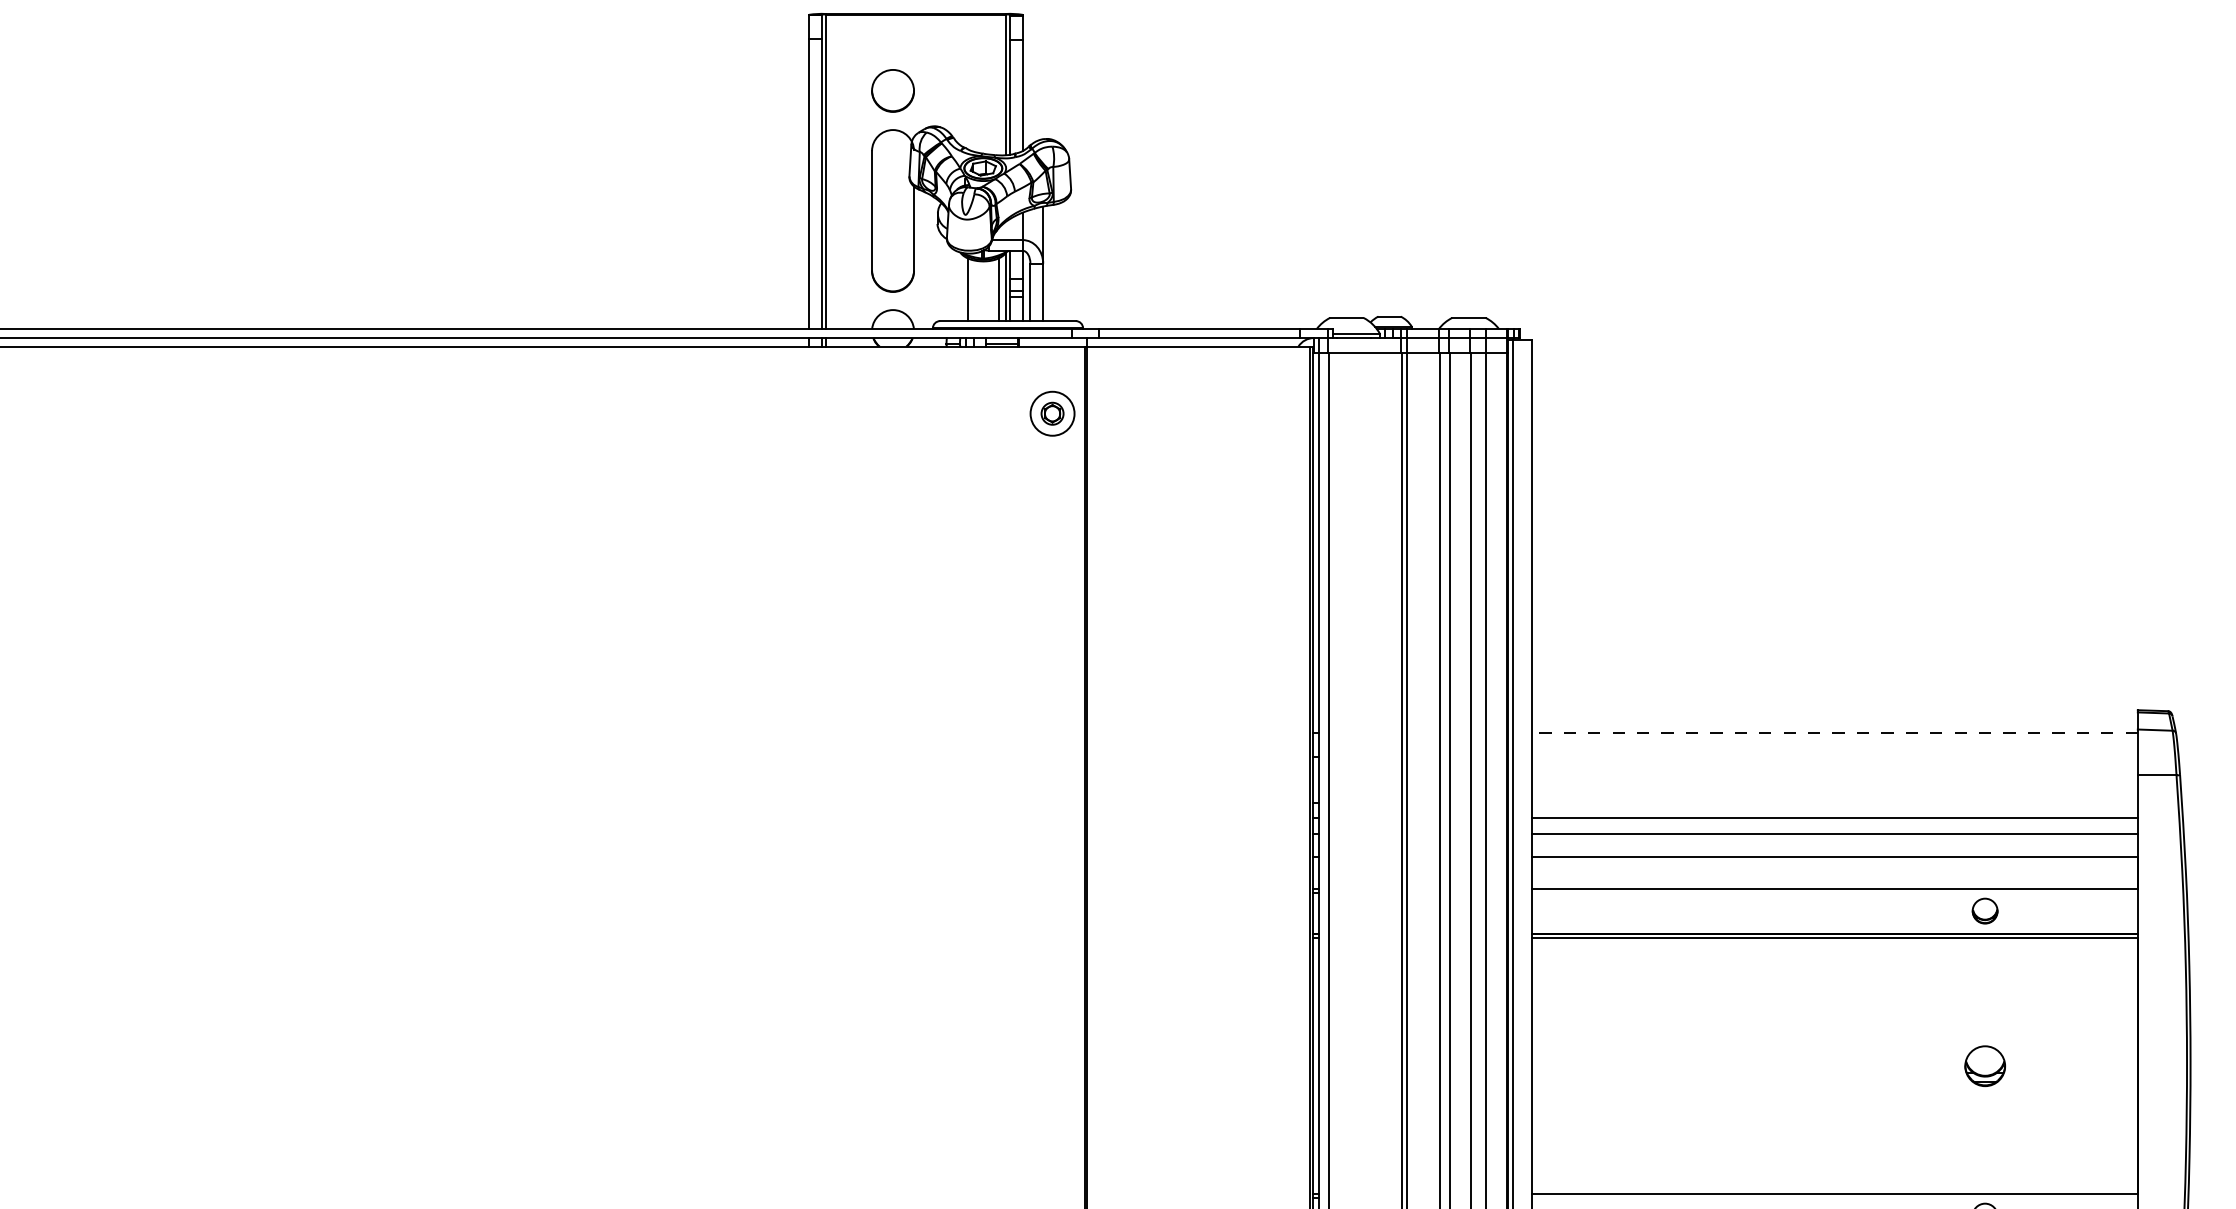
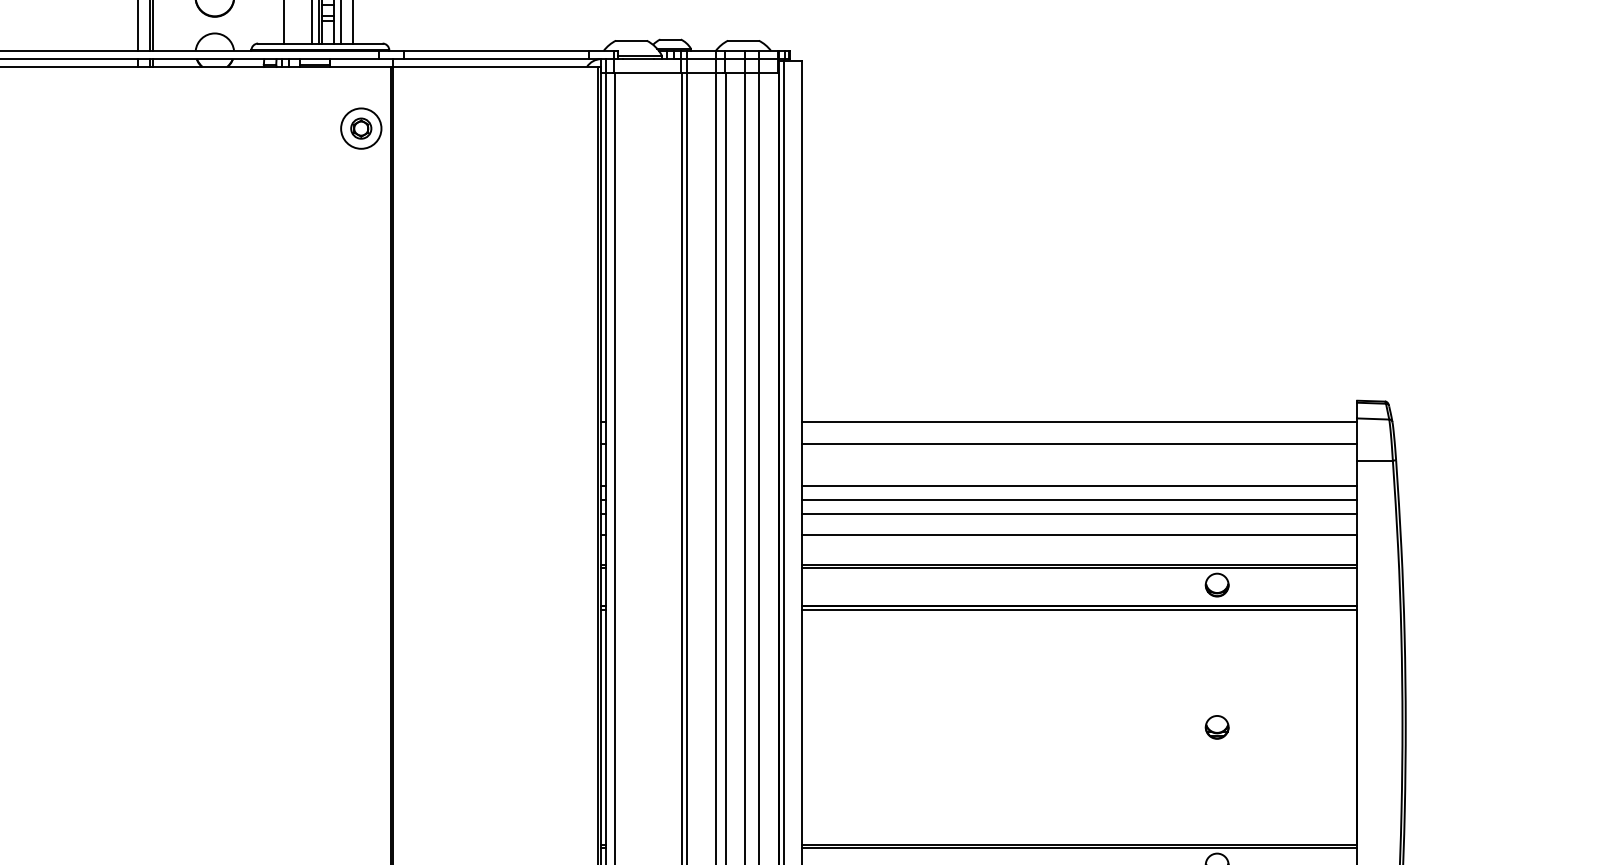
line: (1835, 733) -> (1079, 422), dashed -> solid
line: (1834, 757) -> (1078, 444), added
line: (1834, 802) -> (1078, 485), added
line: (1834, 892) -> (1078, 568), added
part: (1984, 1065) -> (1216, 726), size x0.62
line: (1834, 1197) -> (1078, 847), added

